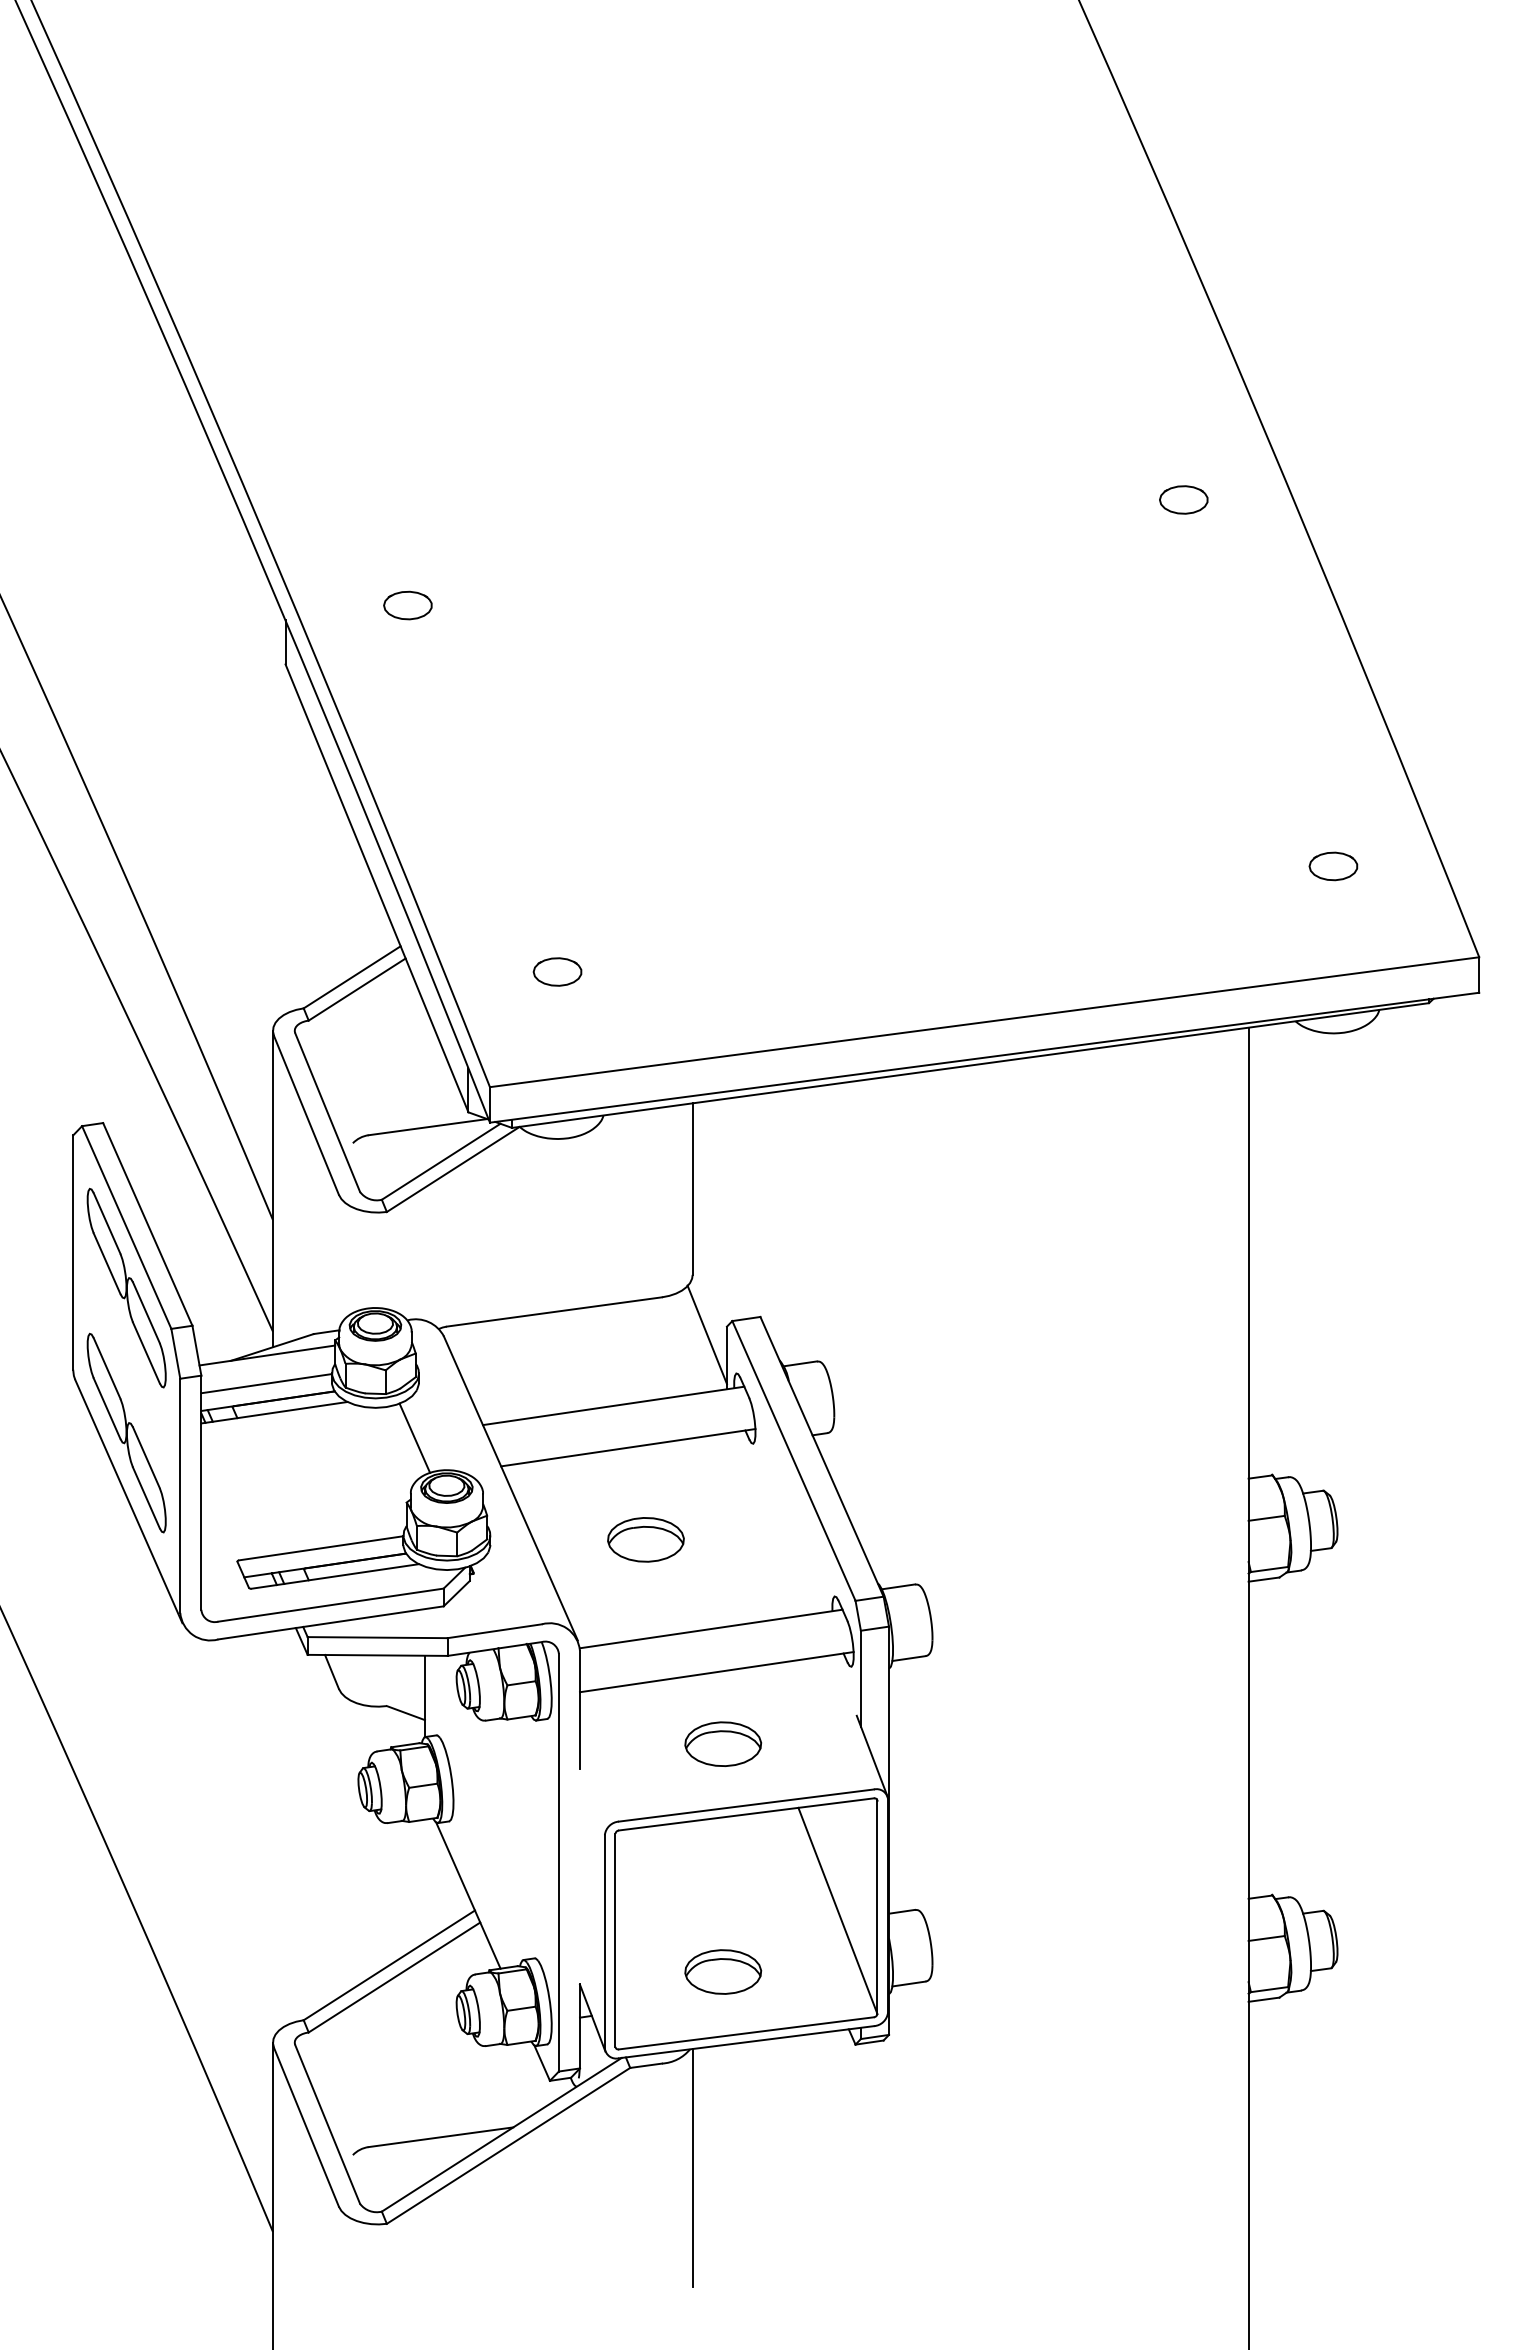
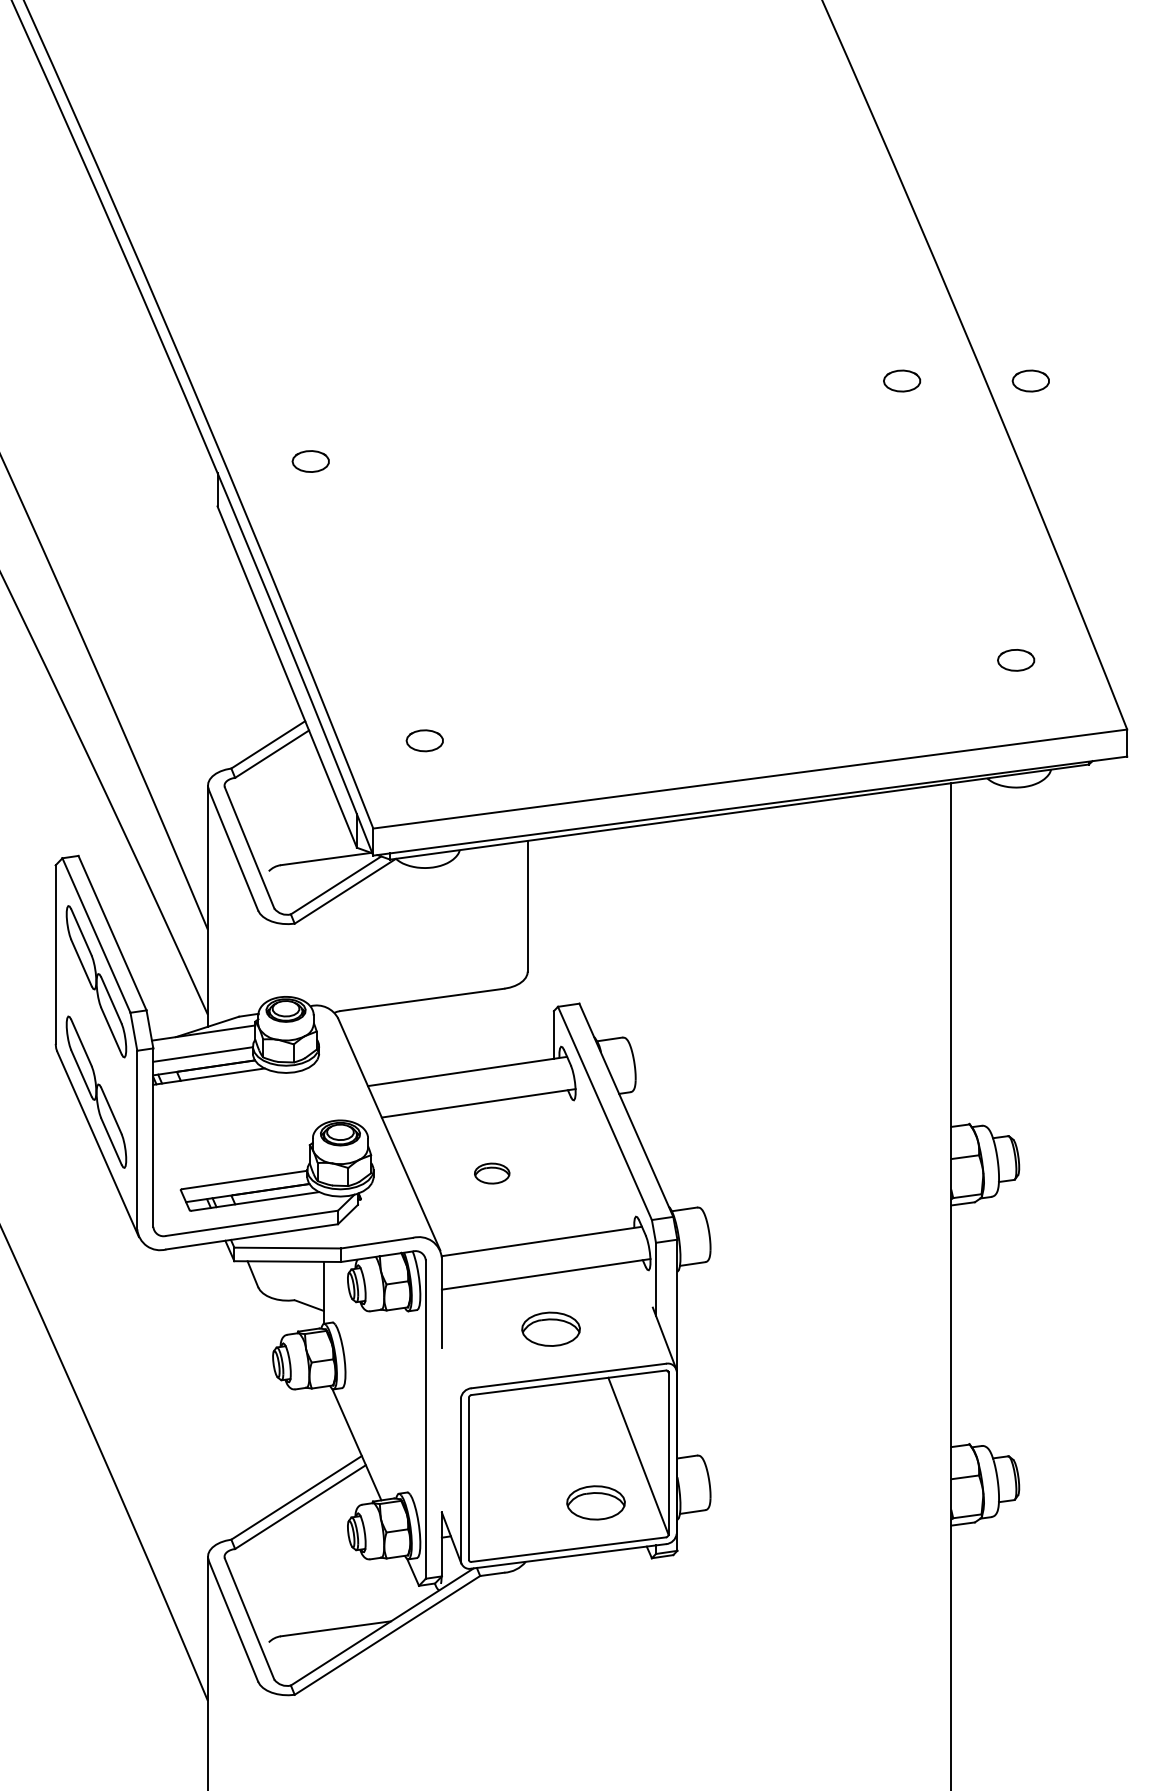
part: (1352, 499) -> (1030, 380), added
line: (706, 1334) -> (538, 1017), removed
line: (414, 1437) -> (315, 1095), removed
part: (645, 1539) -> (491, 1173), size x0.6
part: (723, 1971) -> (596, 1502), moved
line: (692, 2167) -> (527, 1651), removed

